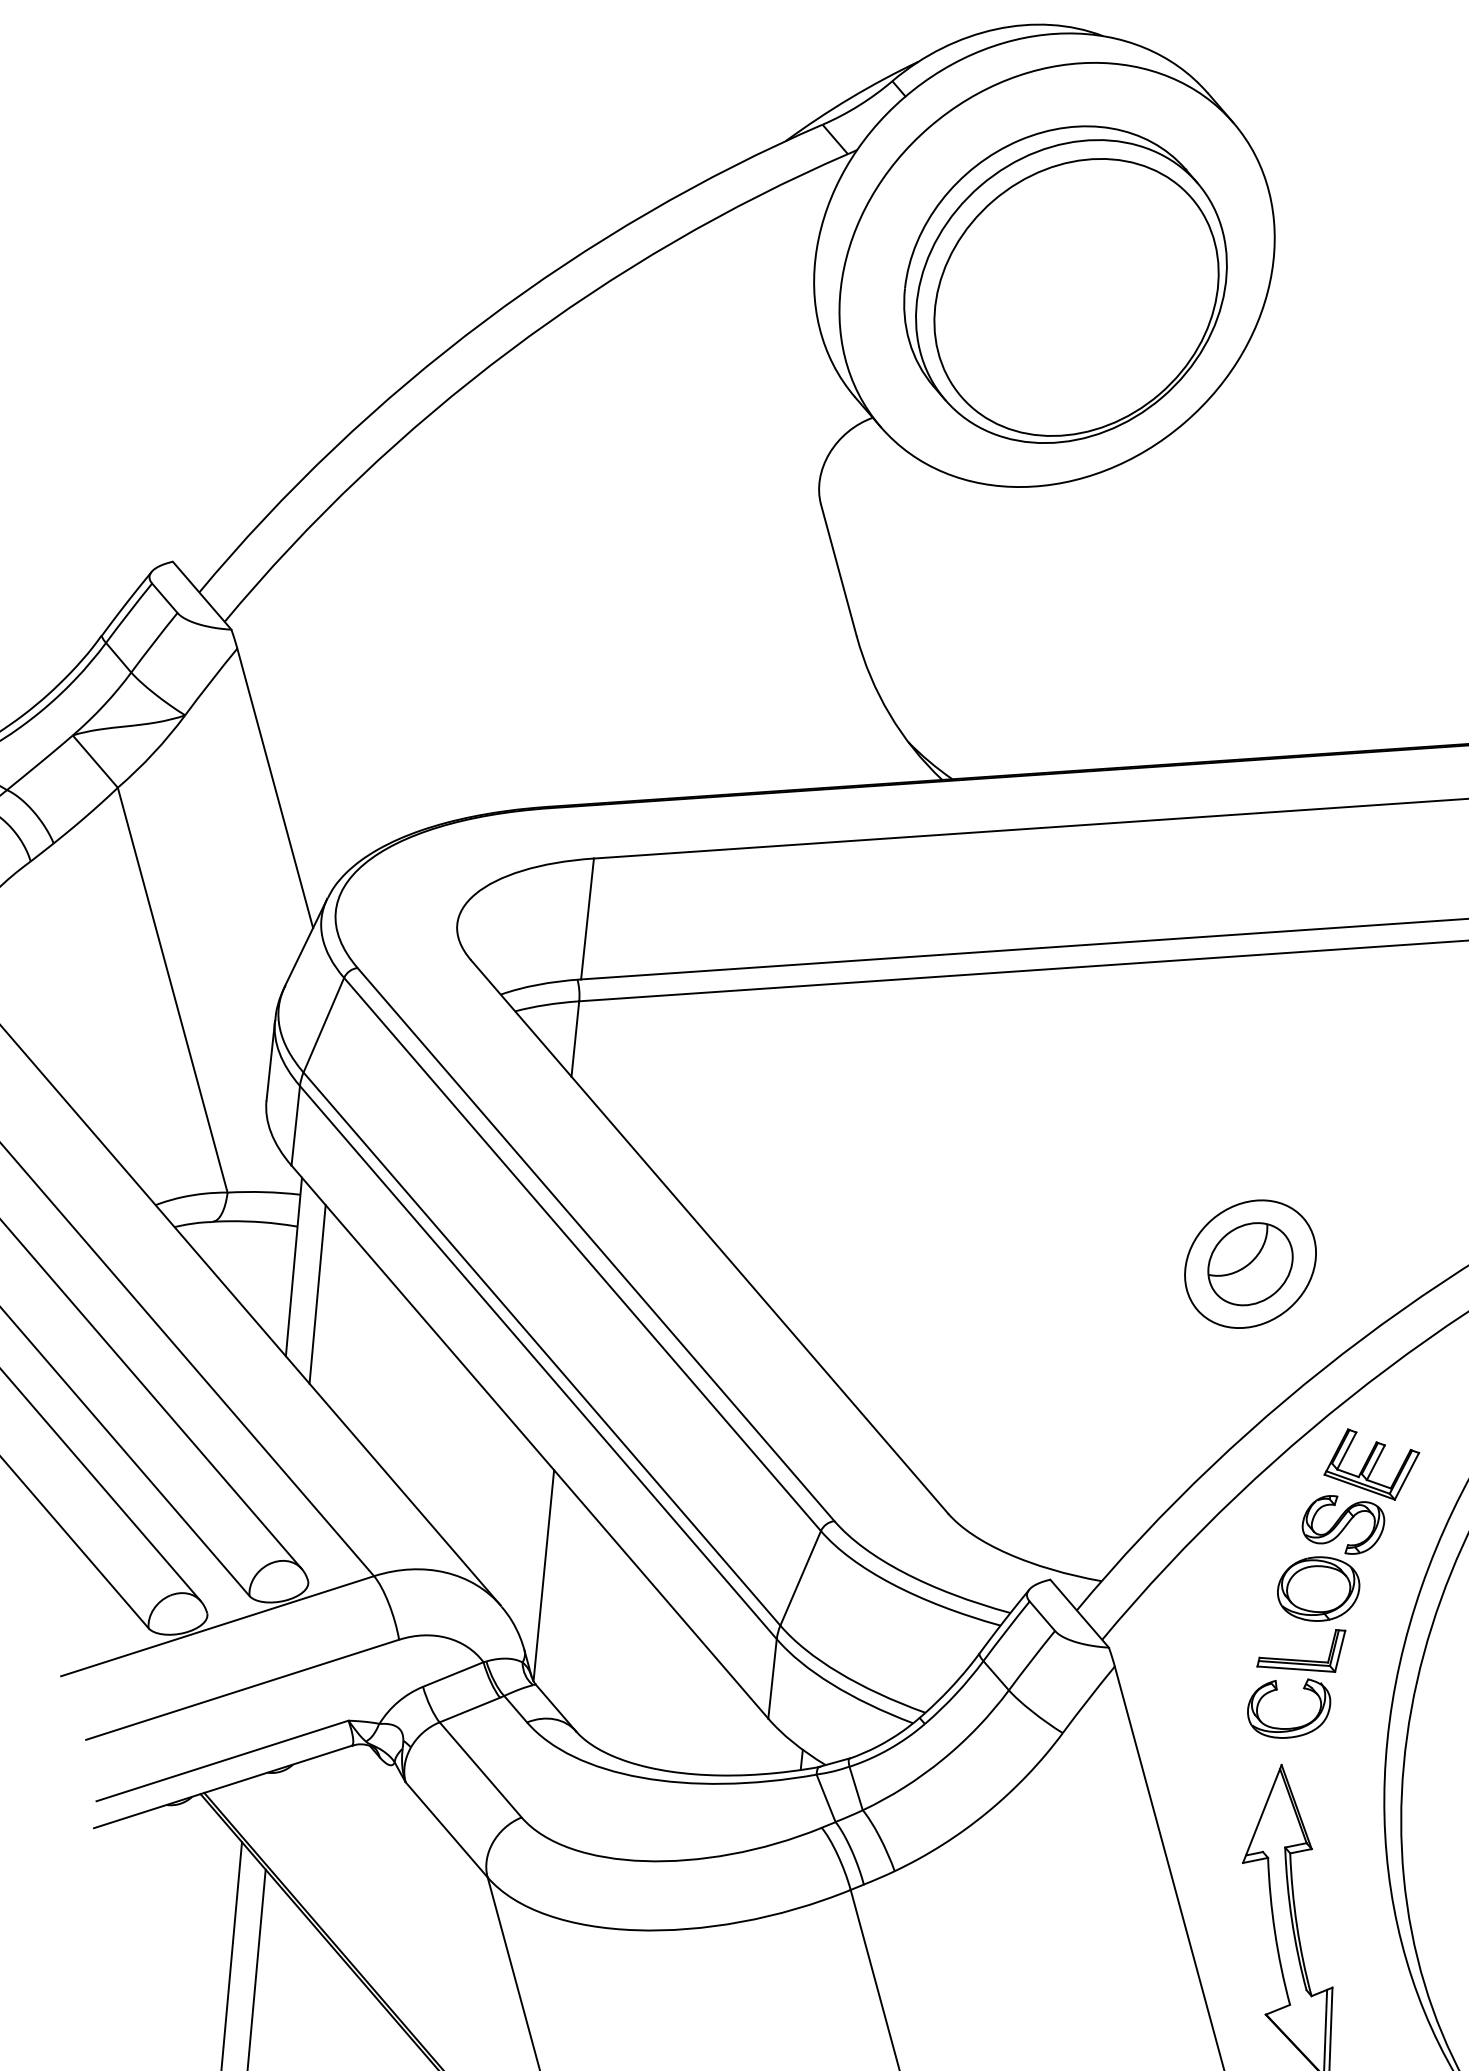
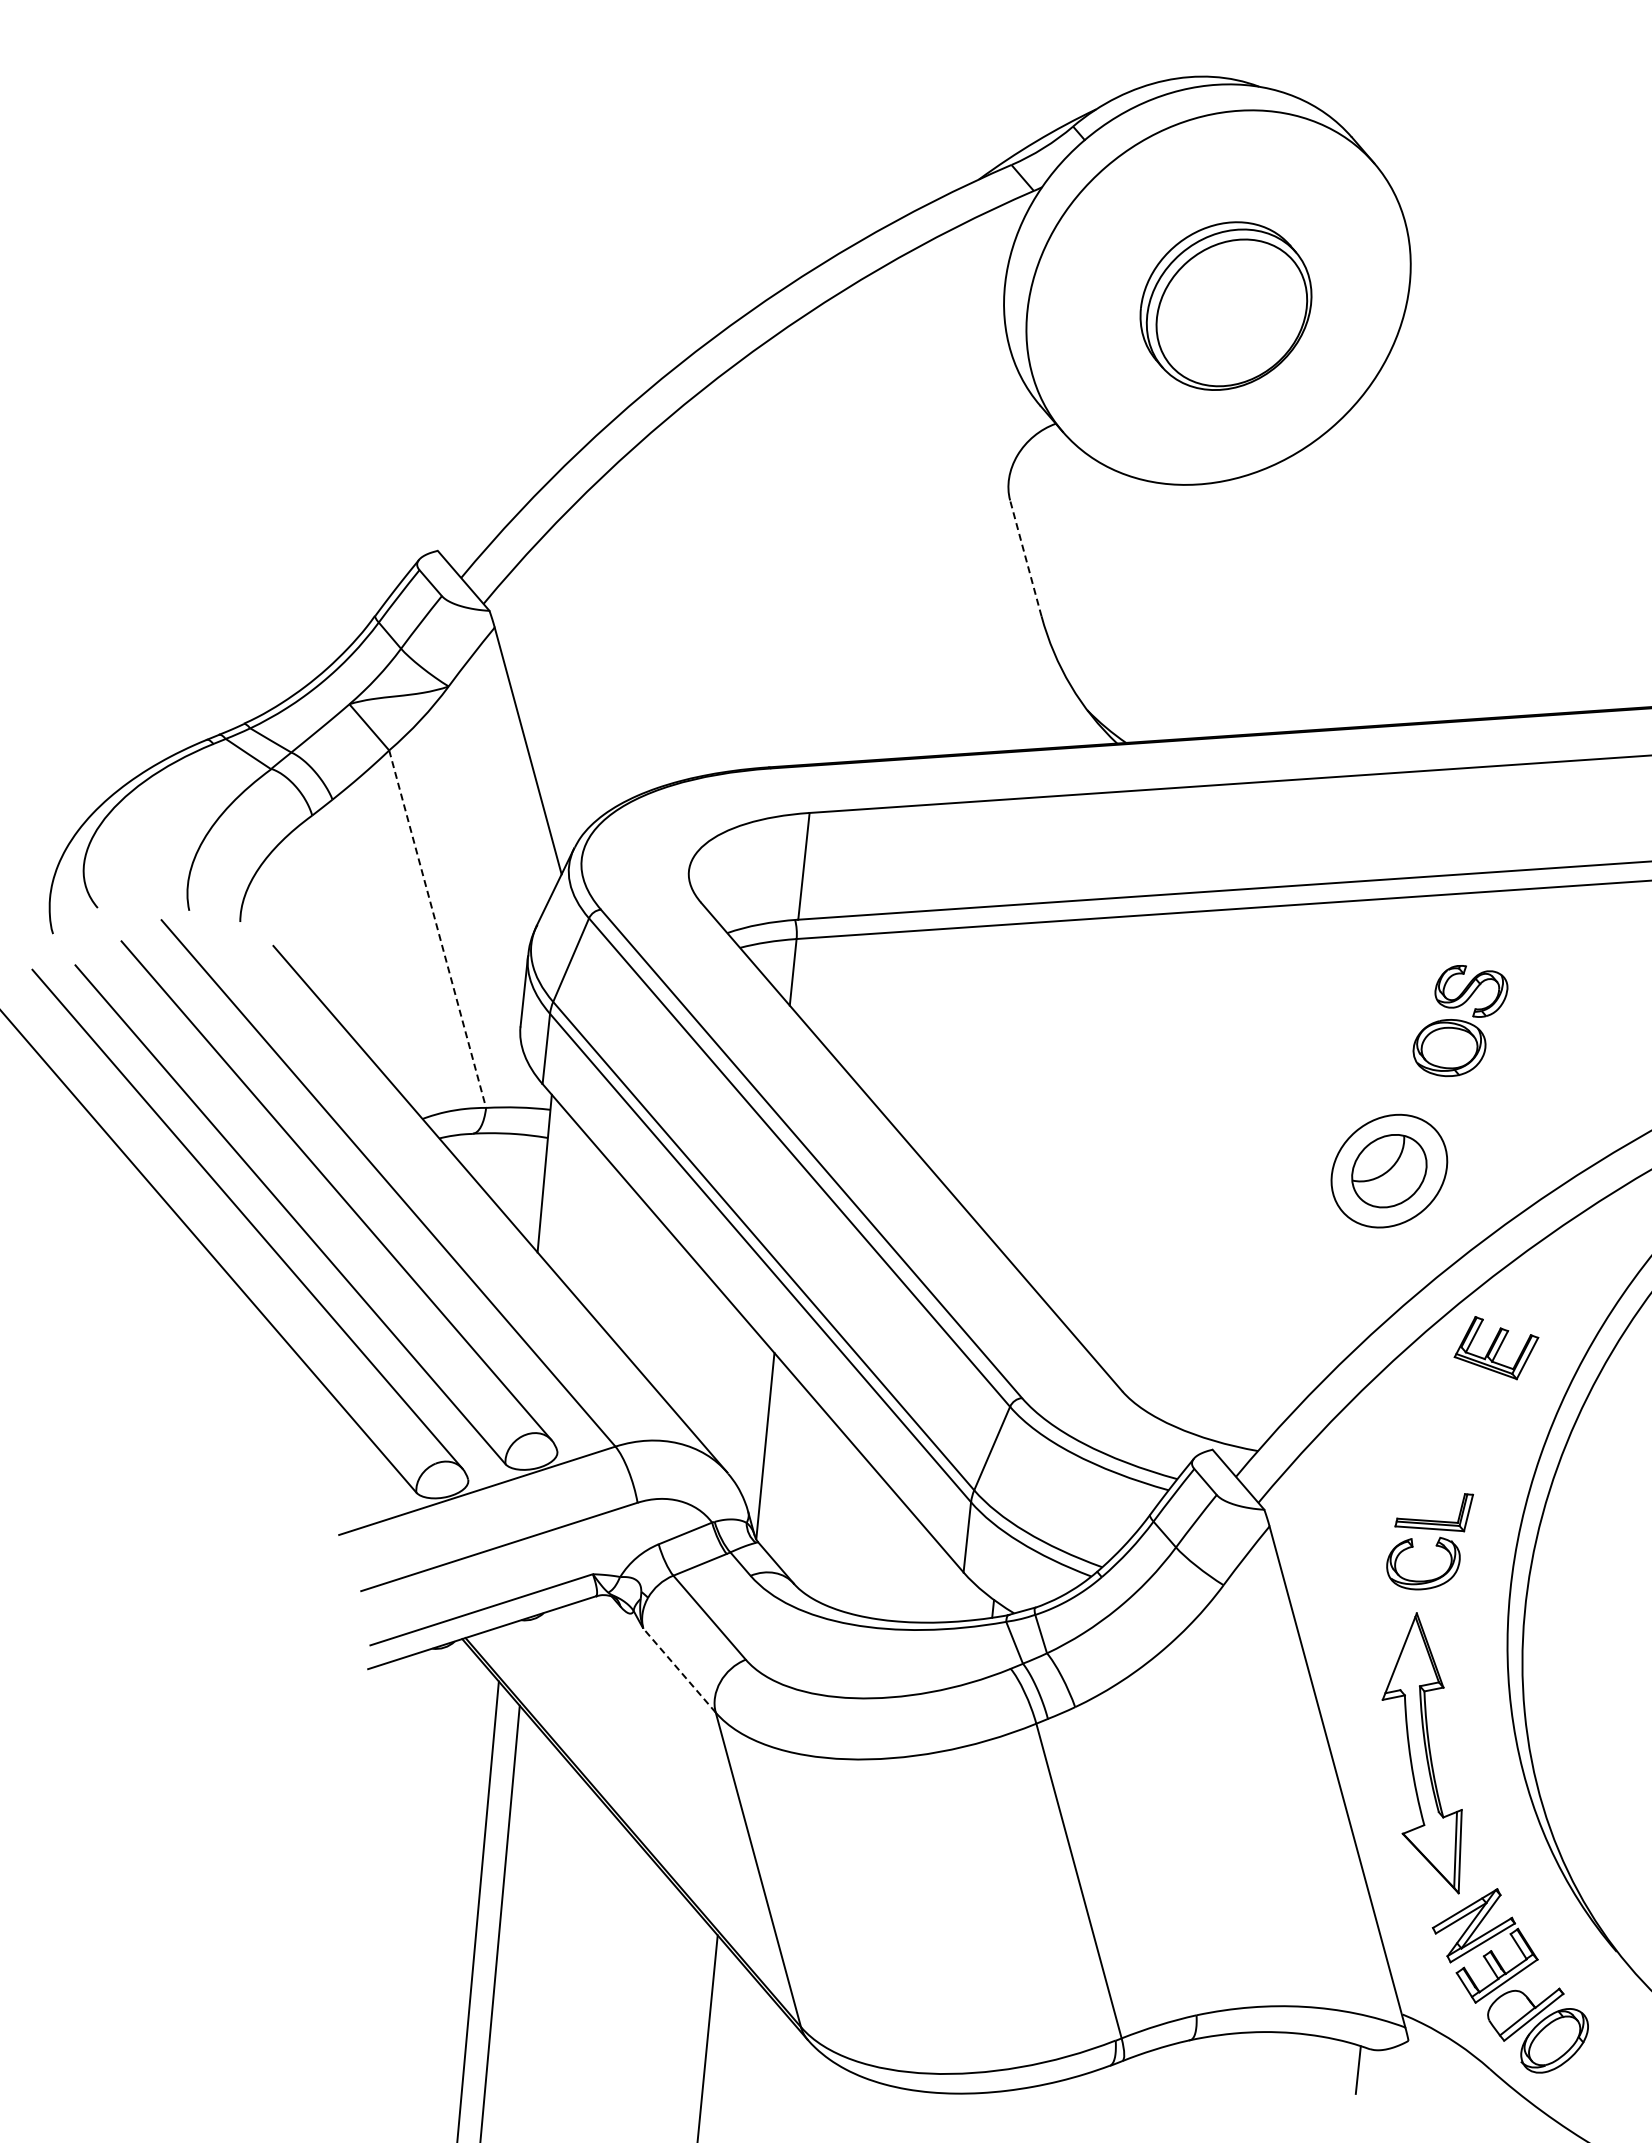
part: (1064, 283) -> (1225, 305), size x0.6
line: (838, 569) -> (1025, 557), solid -> dashed
line: (172, 990) -> (437, 929), solid -> dashed
line: (317, 1294) -> (565, 1197), removed
part: (1331, 1559) -> (1460, 1021), moved
line: (446, 1829) -> (679, 1670), solid -> dashed

